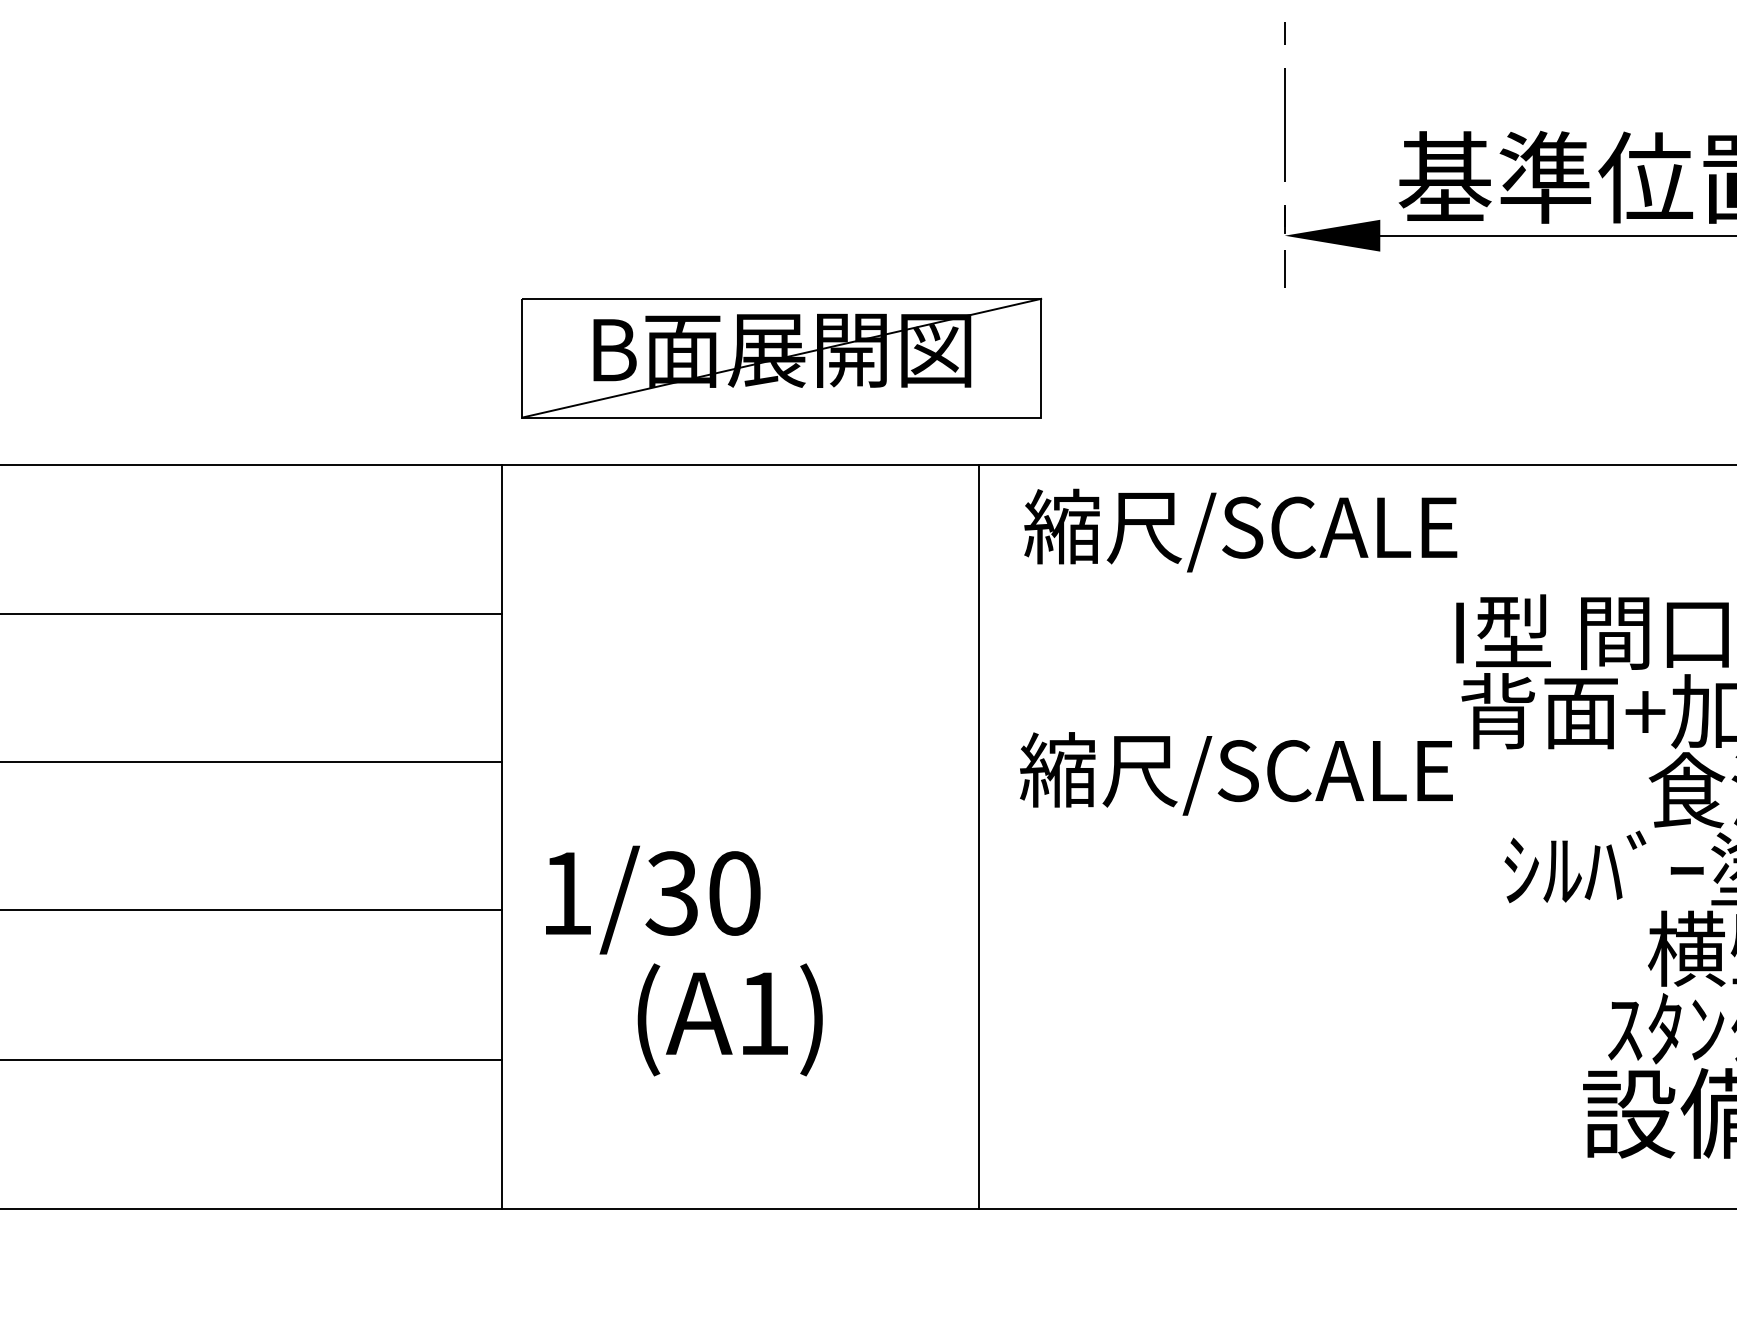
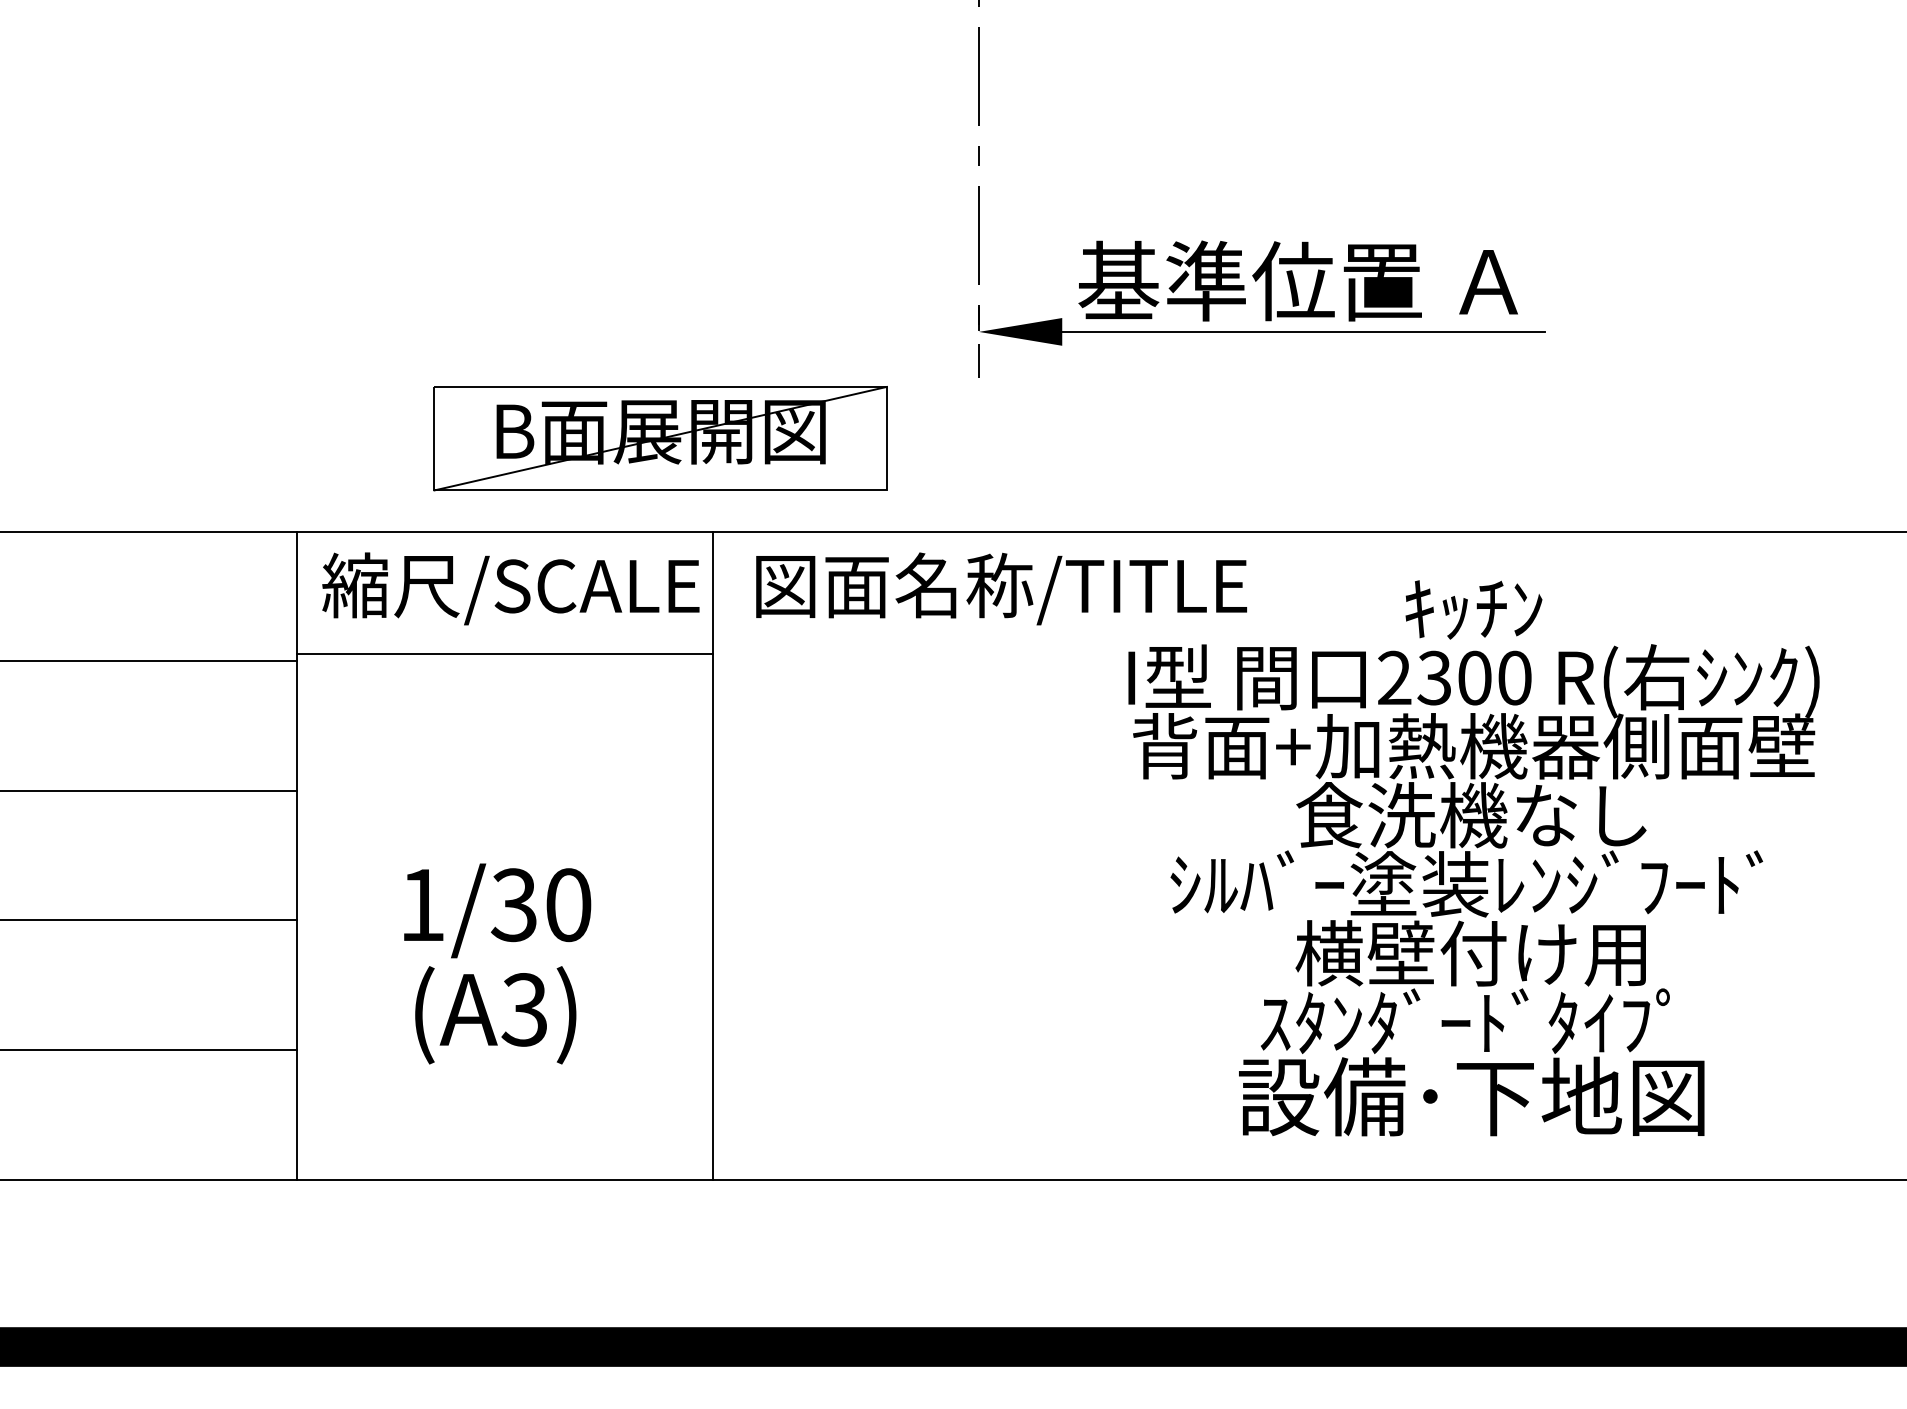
part: (781, 358) -> (660, 438), moved
text: (1308, 530) -> (999, 588), 縮尺/SCALE -> 図面名称/TITLE
line: (740, 605) -> (504, 654), added
text: (1235, 773) -> (510, 588), moved
text: (653, 899) -> (497, 910), moved
text: (762, 1013) -> (523, 1009), (A1) -> (A3)

